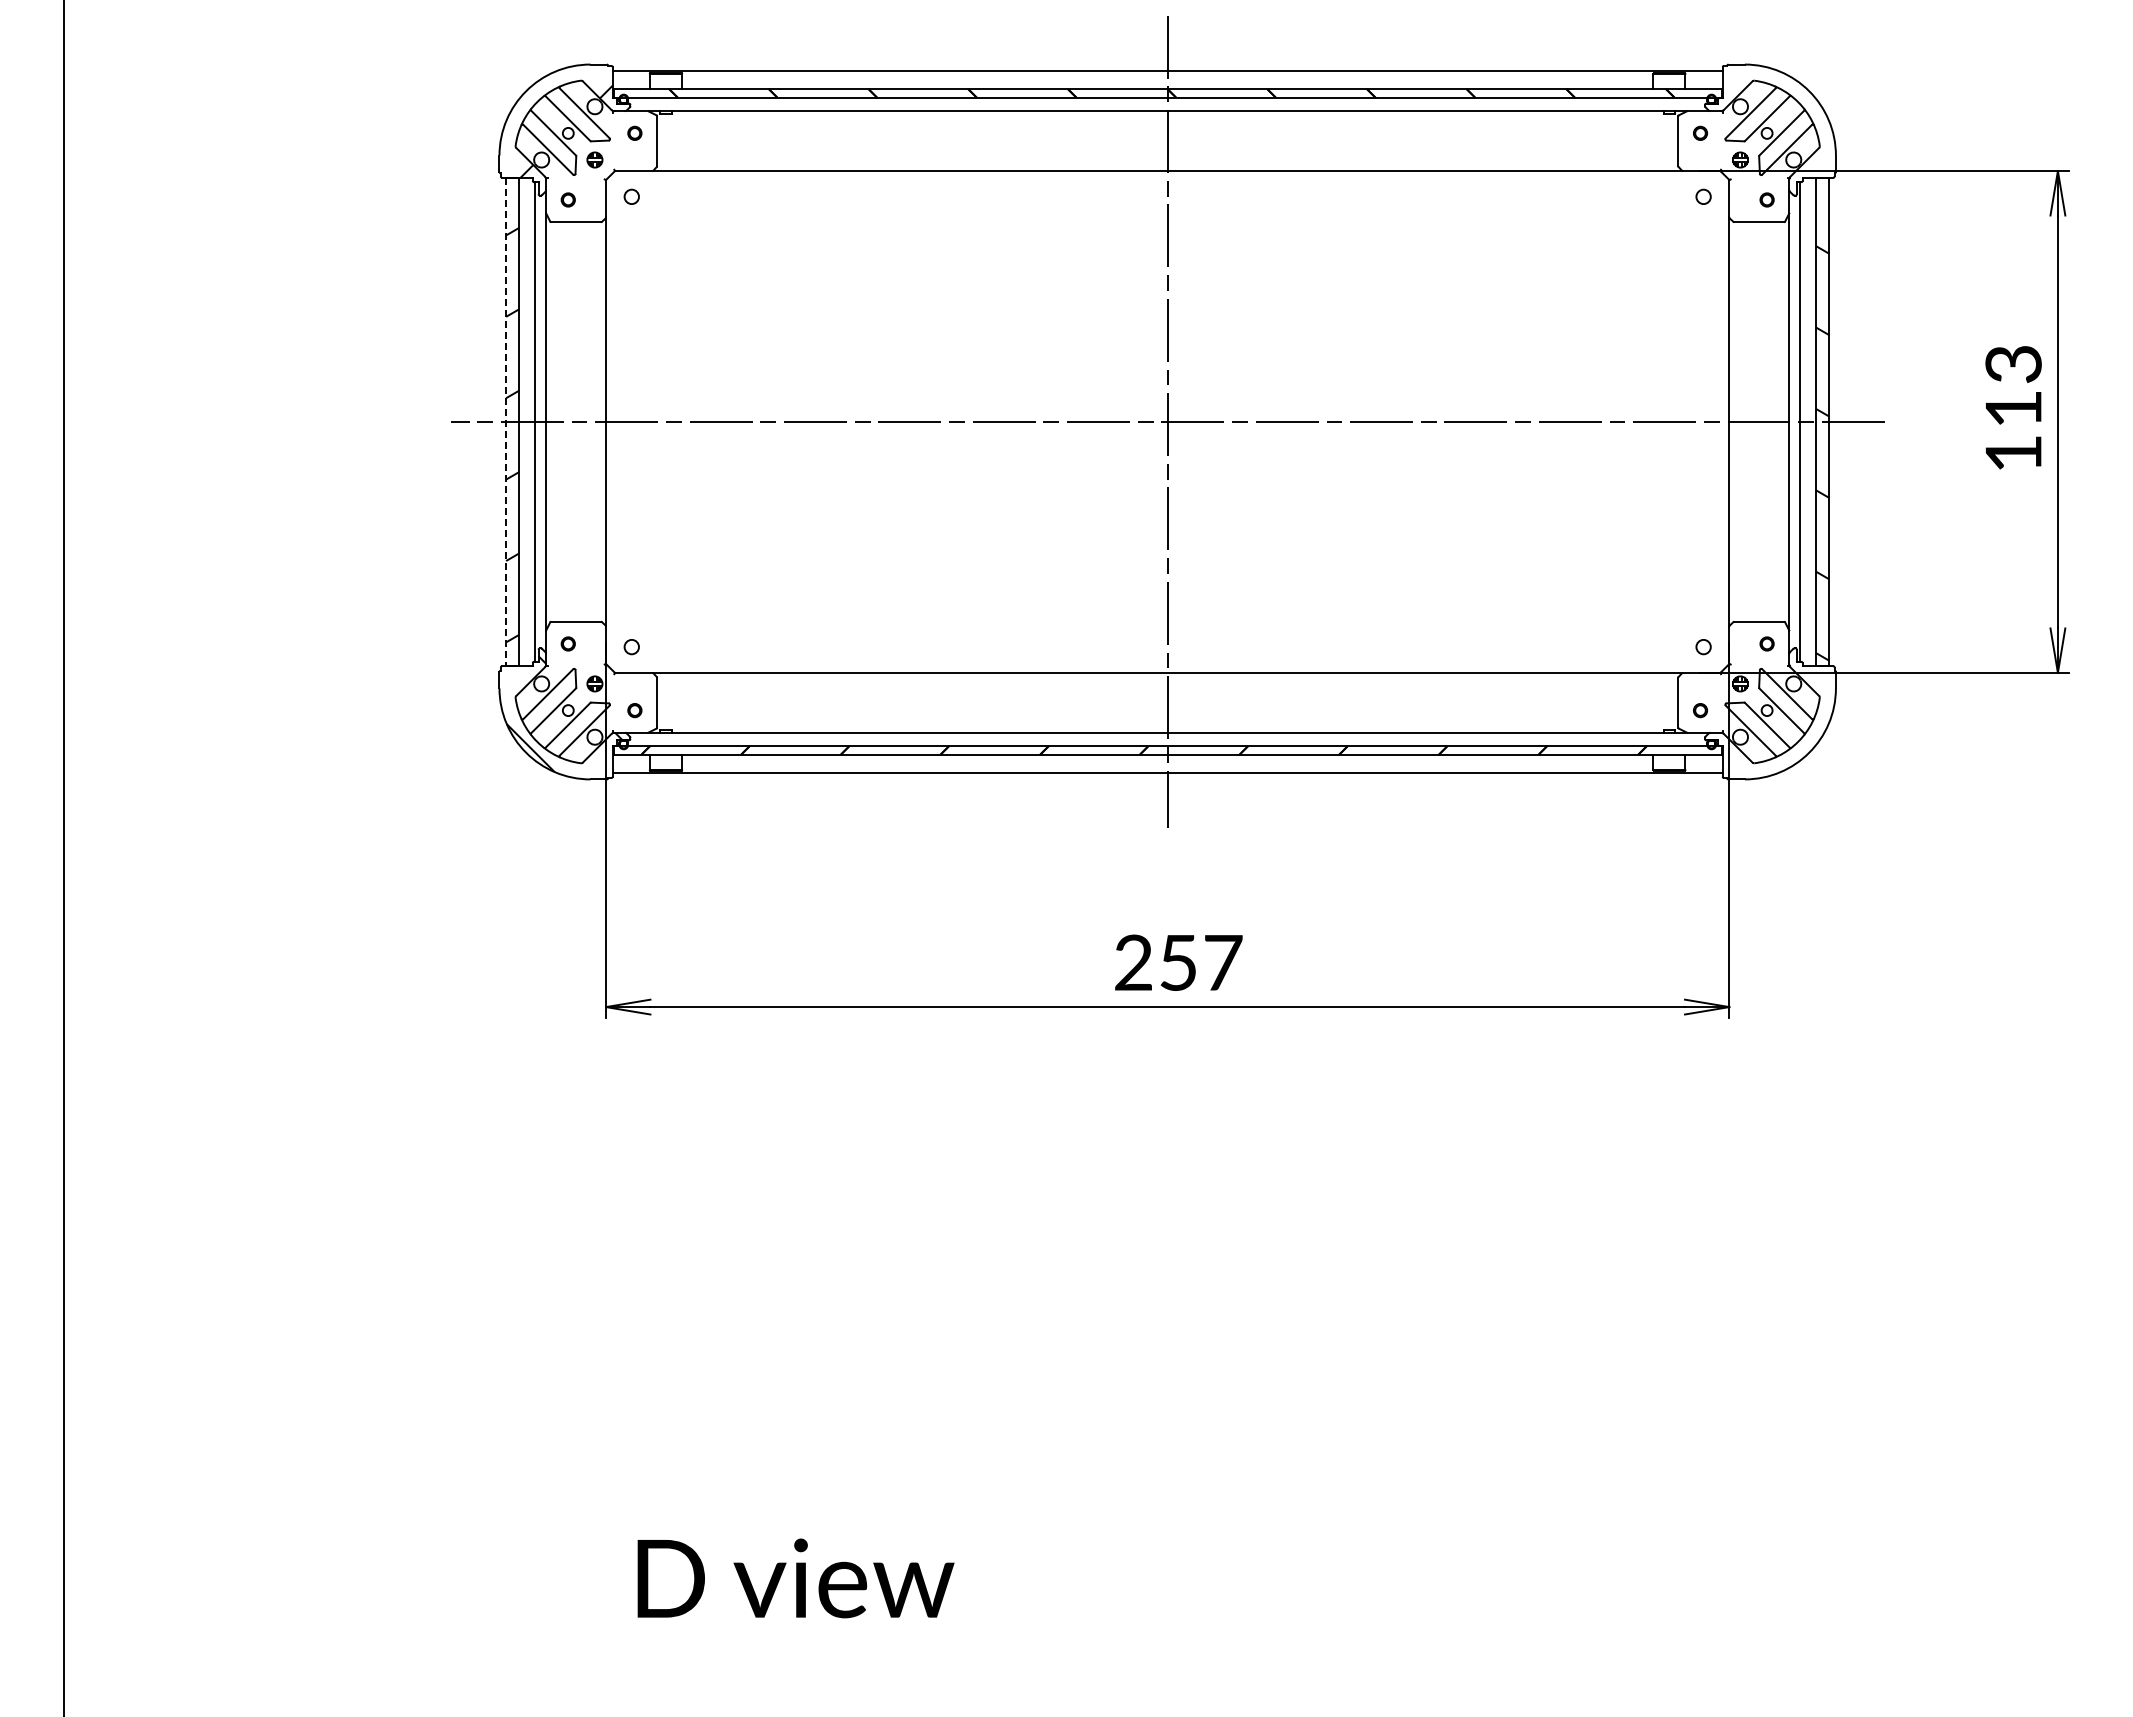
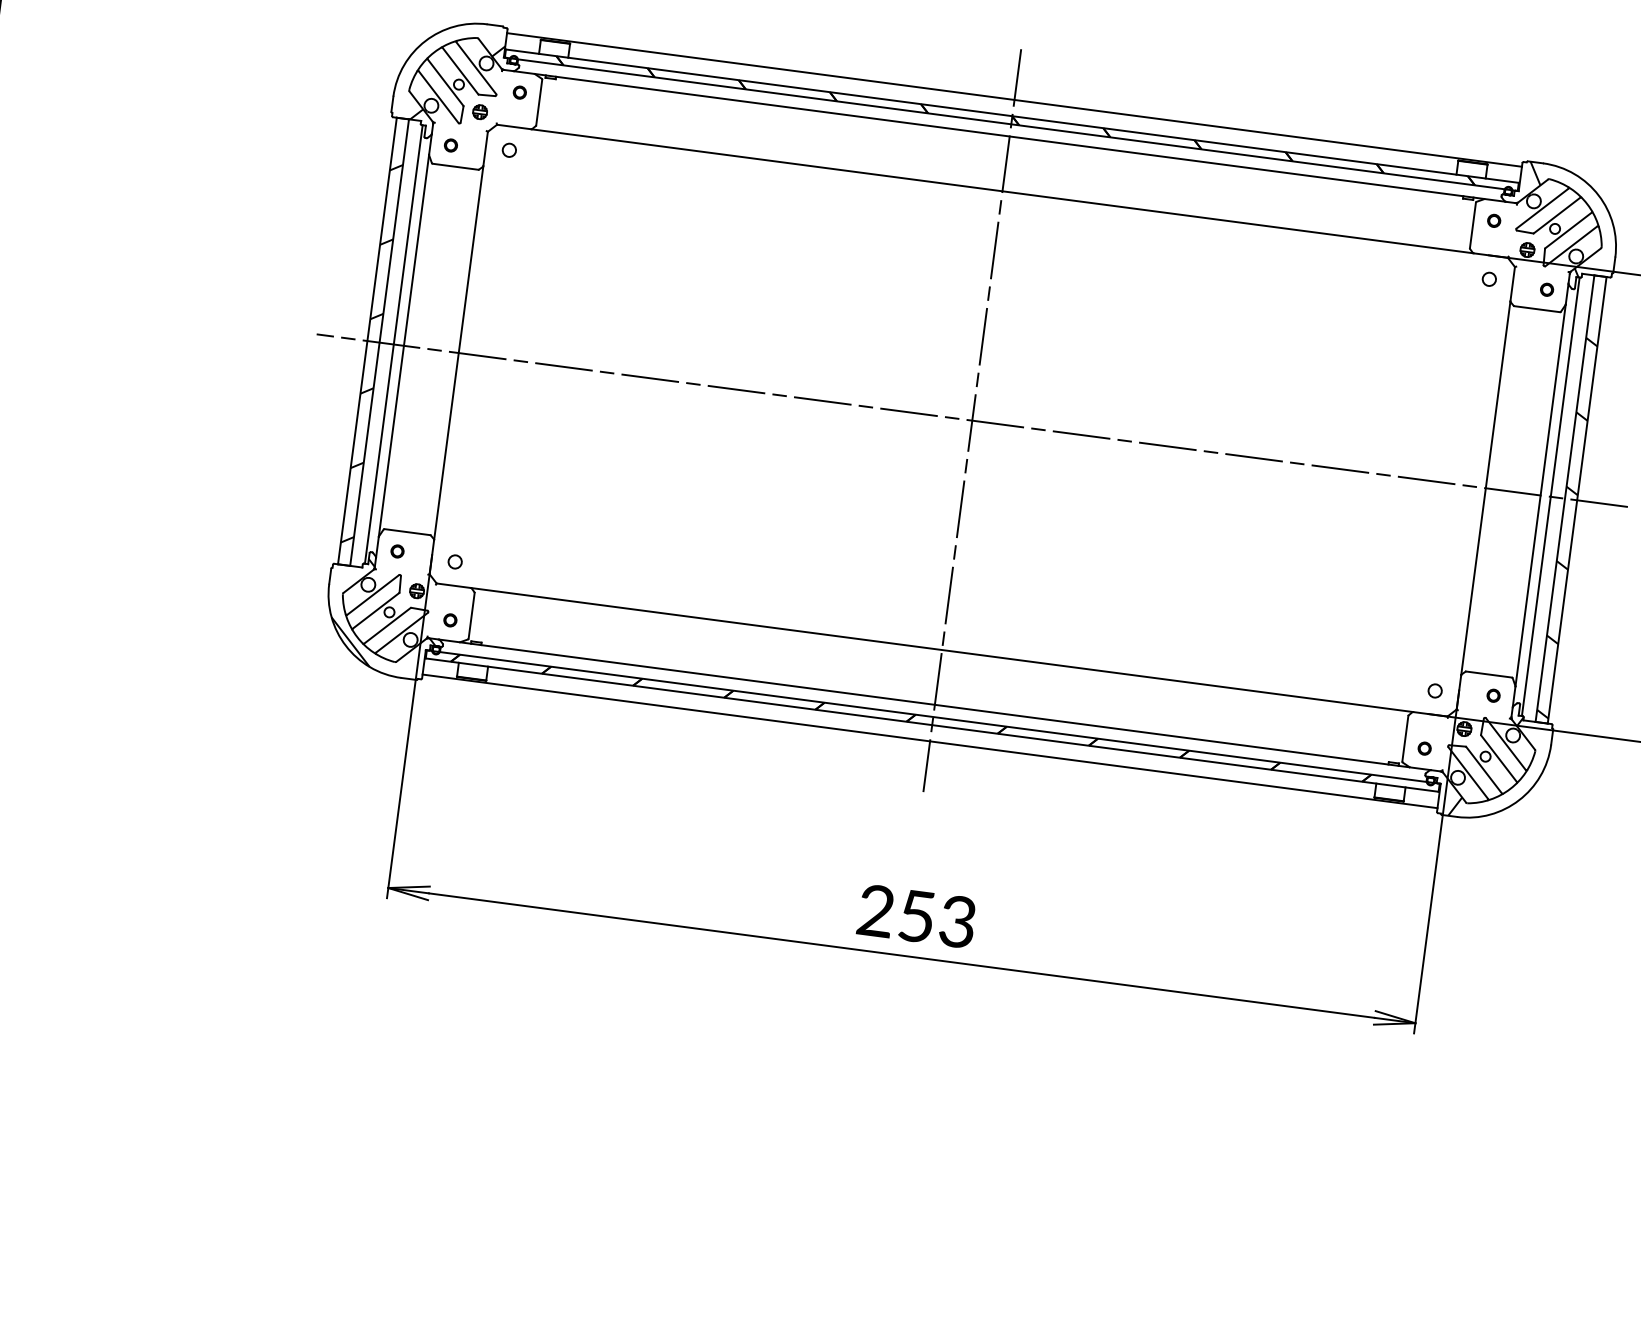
hatch: (1765, 123) -> (1554, 219), added
line: (506, 422) -> (367, 341), dashed -> solid
hatch: (1768, 720) -> (1485, 765), added
text: (1223, 962) -> (958, 921), 257 -> 253

